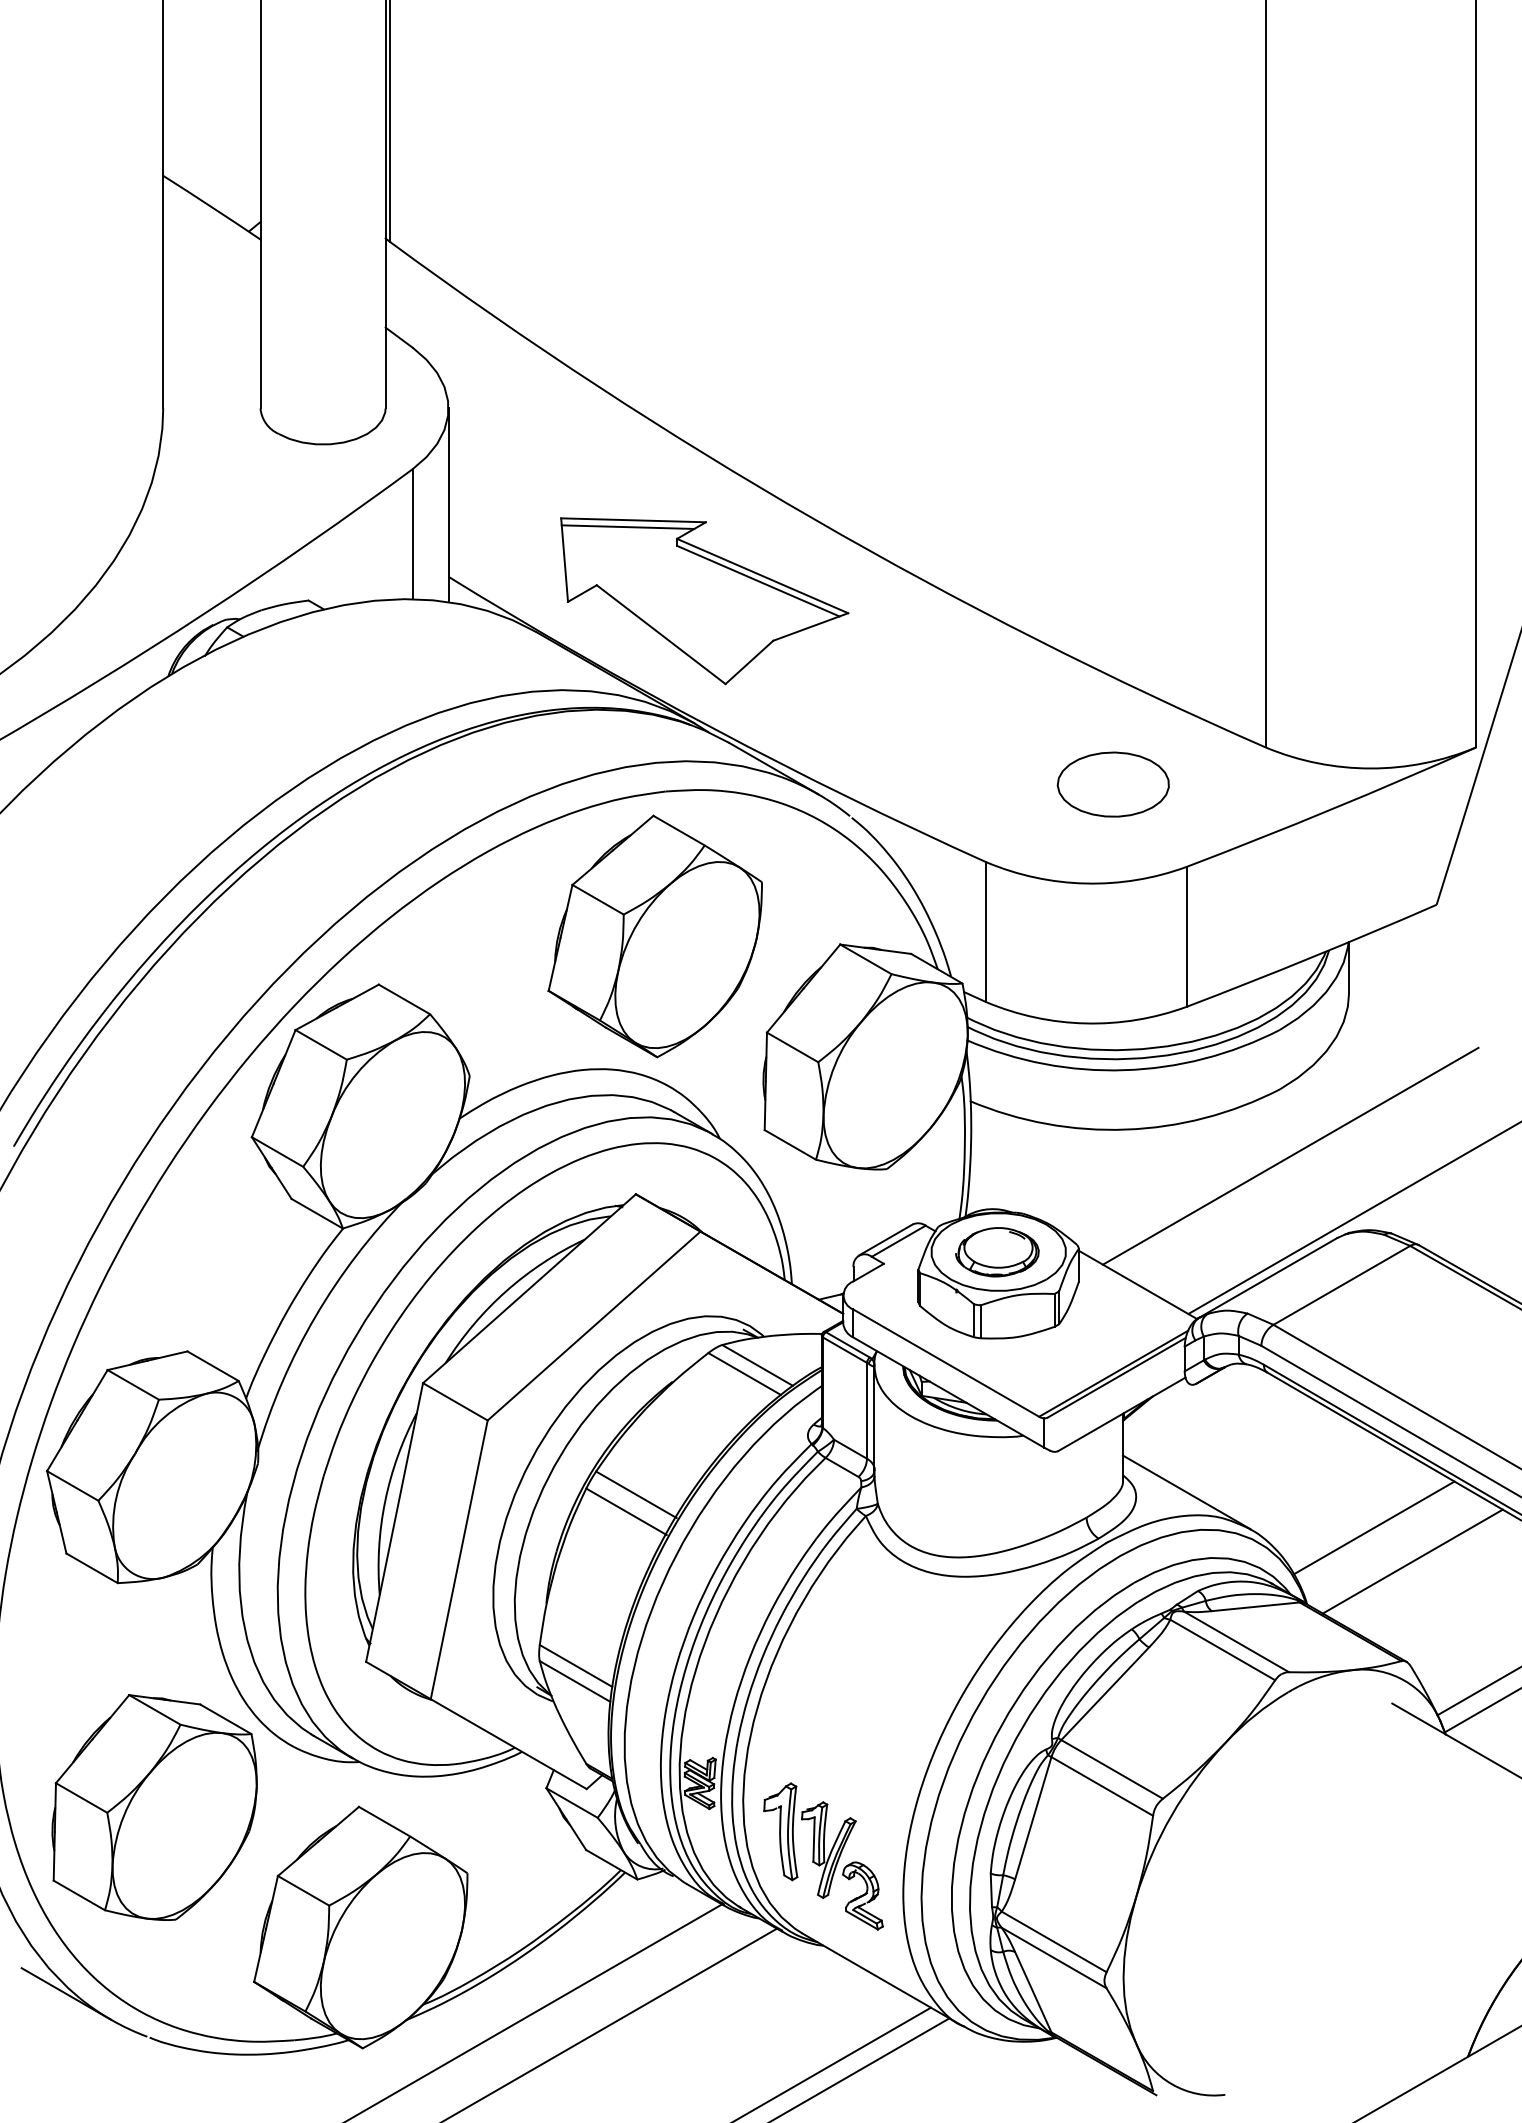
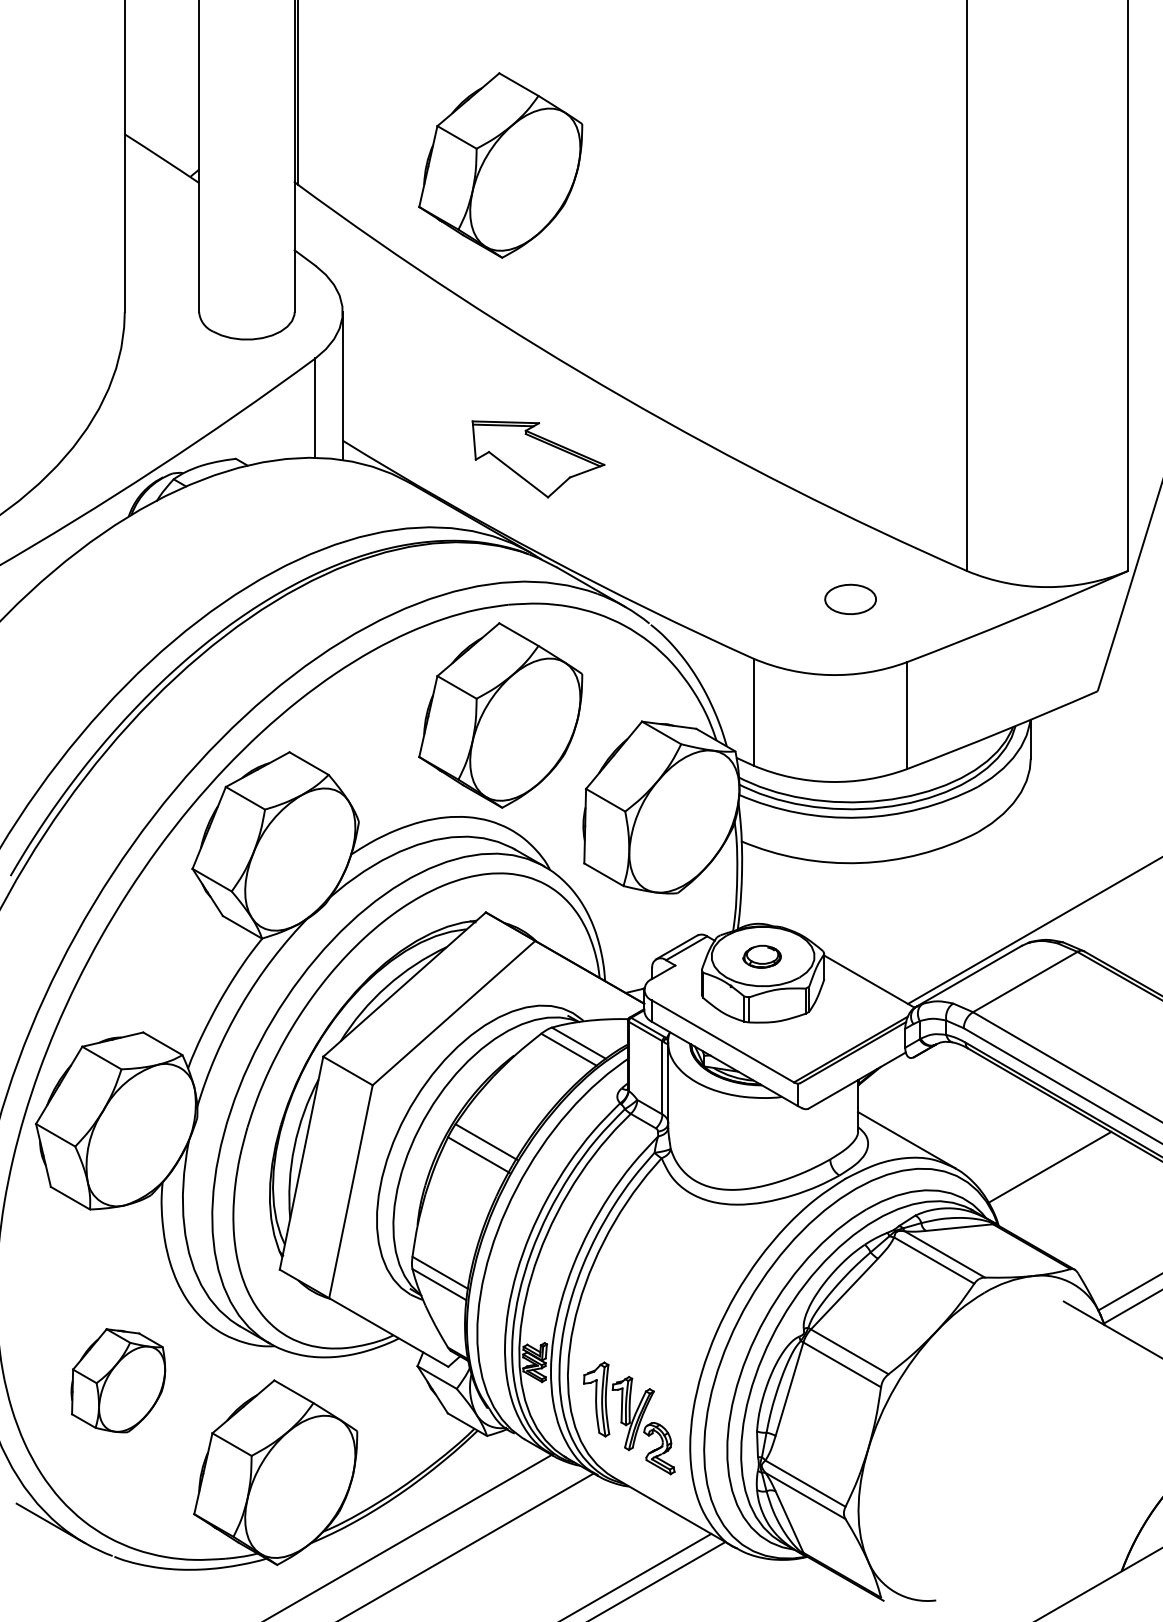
part: (654, 216) -> (500, 165), added
part: (704, 601) -> (538, 459), size x0.6
part: (1113, 784) -> (850, 599), size x0.6
line: (1289, 1156) -> (985, 883), removed
part: (996, 1251) -> (761, 956), size x0.6
line: (1412, 1560) -> (1079, 1192), removed
part: (154, 1806) -> (118, 1380), size x0.6

